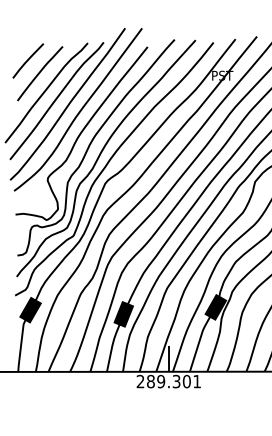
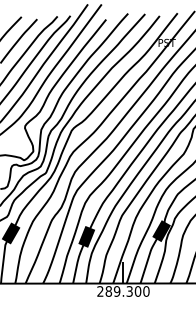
text: (197, 381) -> (146, 291), 289.301 -> 289.300

